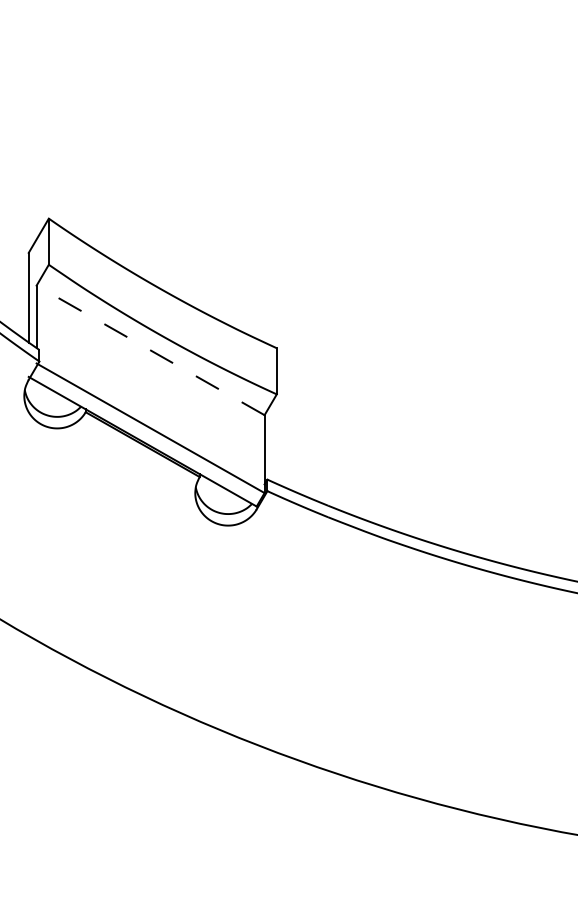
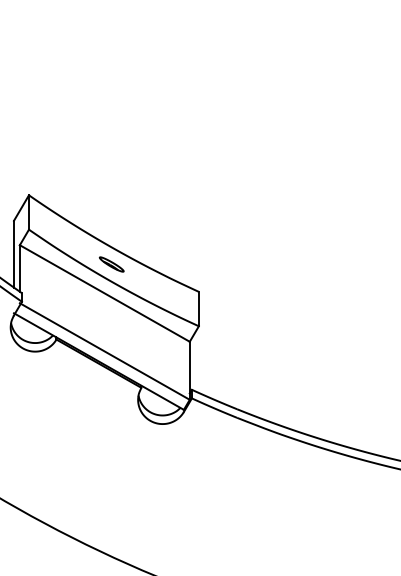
part: (159, 311) -> (111, 264), added
line: (150, 350) -> (104, 293), dashed -> solid

